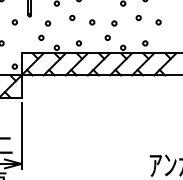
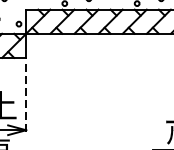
line: (21, 136) -> (26, 100), solid -> dashed

